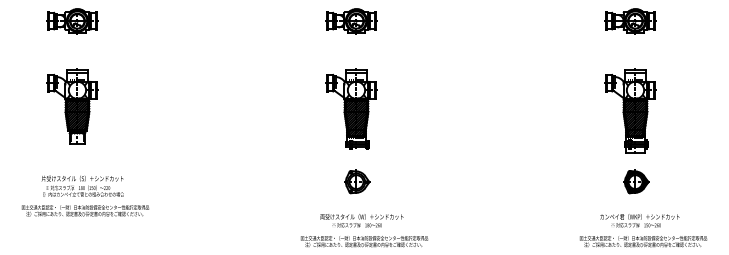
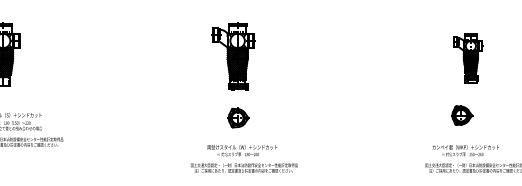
part: (630, 110) -> (467, 57), size x0.7
part: (636, 181) -> (462, 115), moved
text: (639, 220) -> (465, 150), moved

